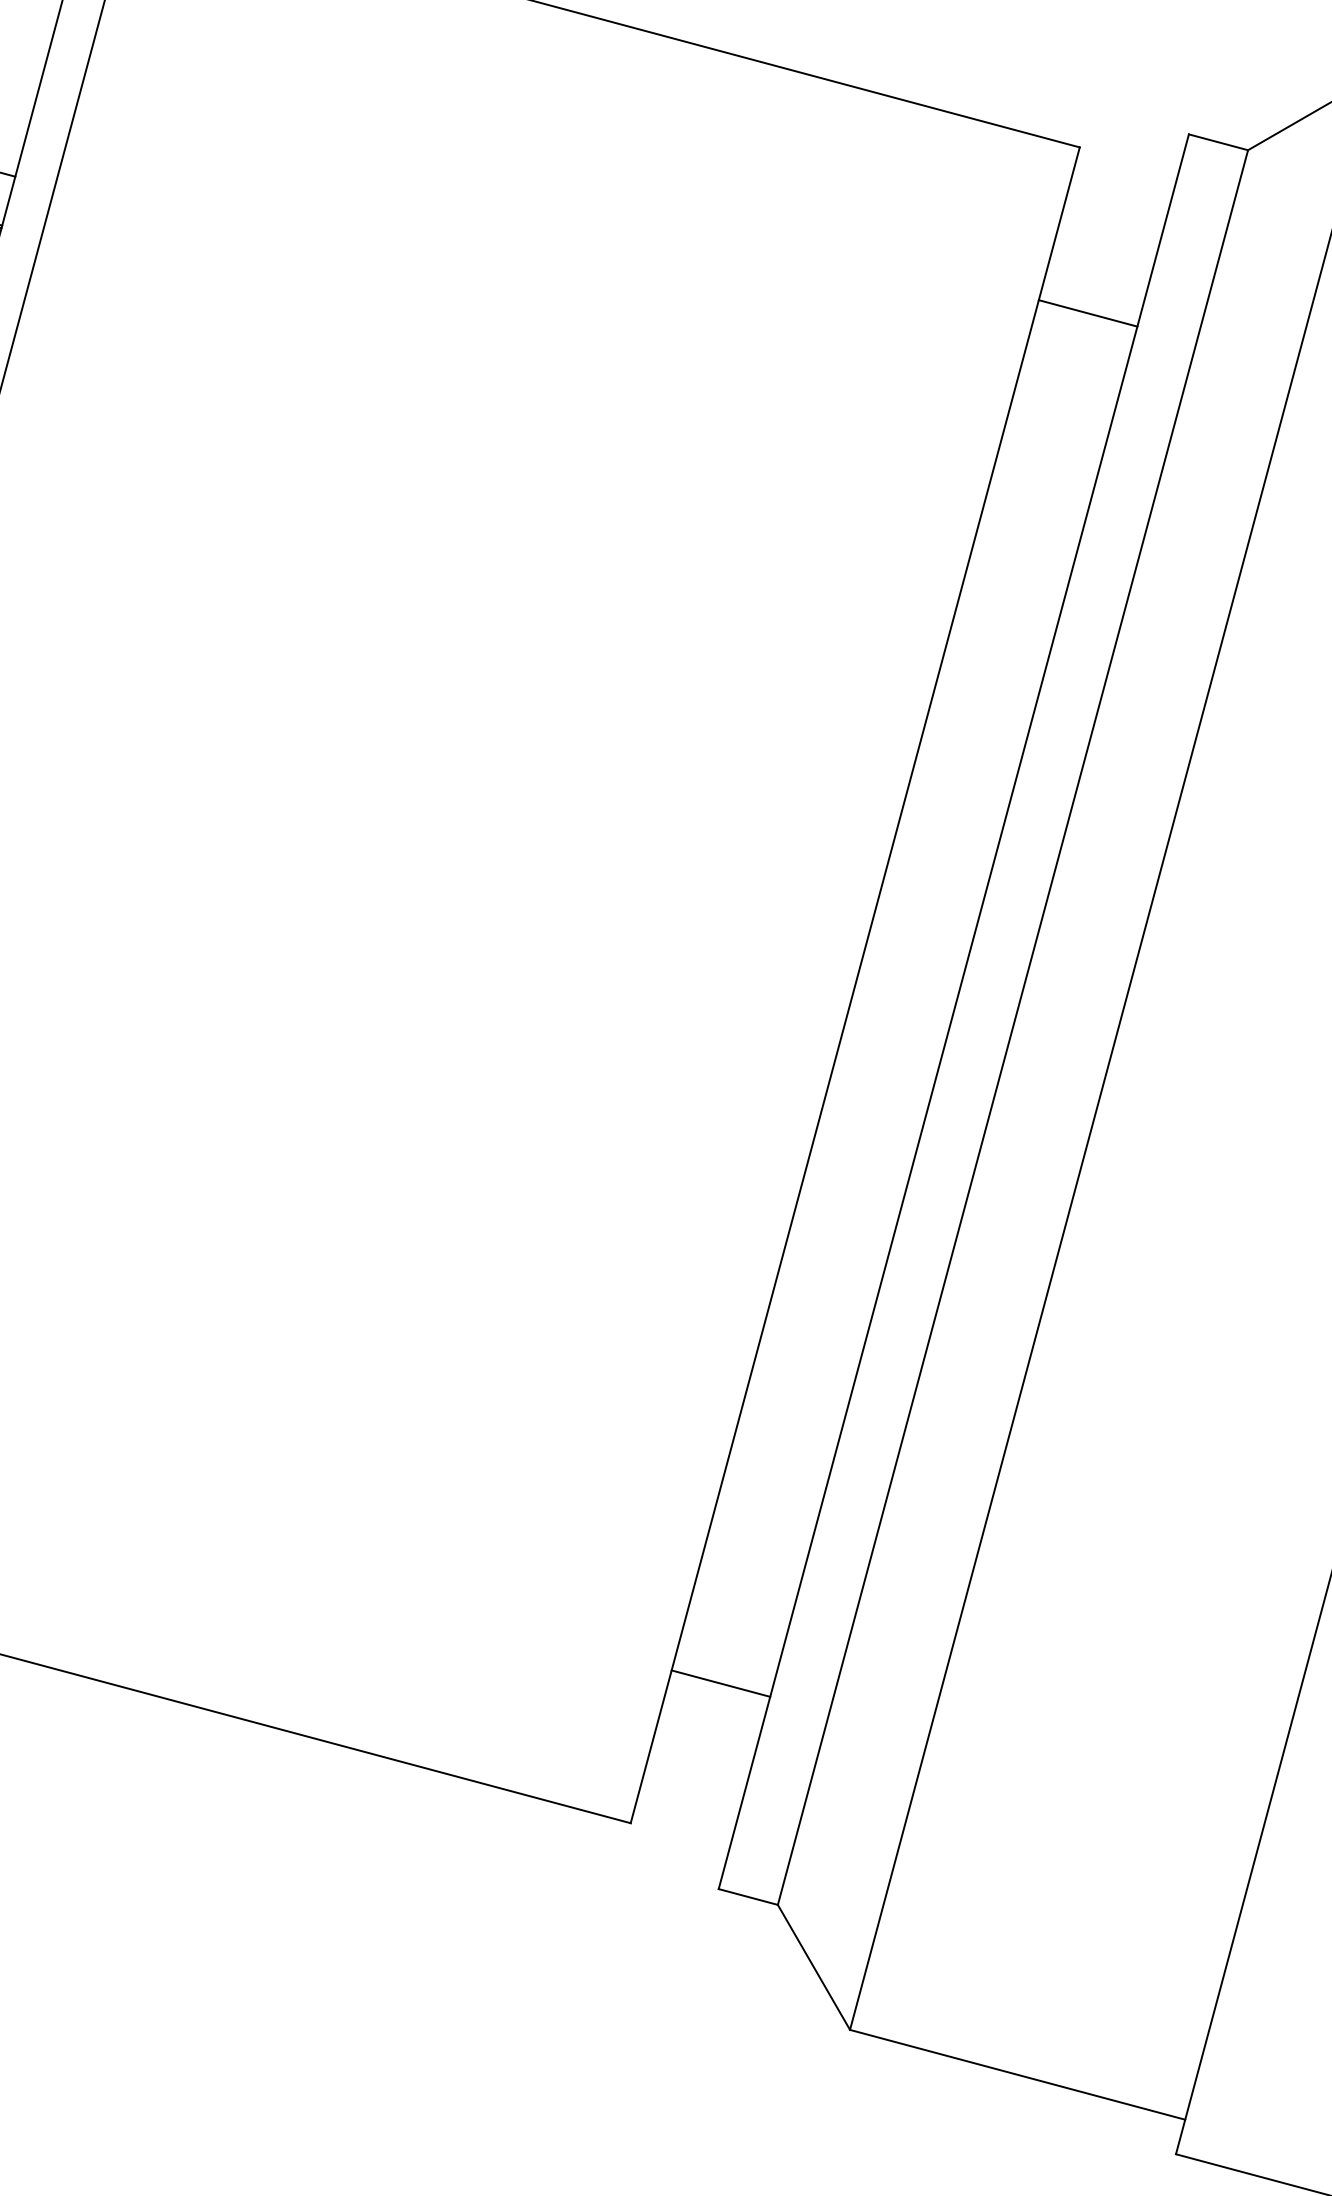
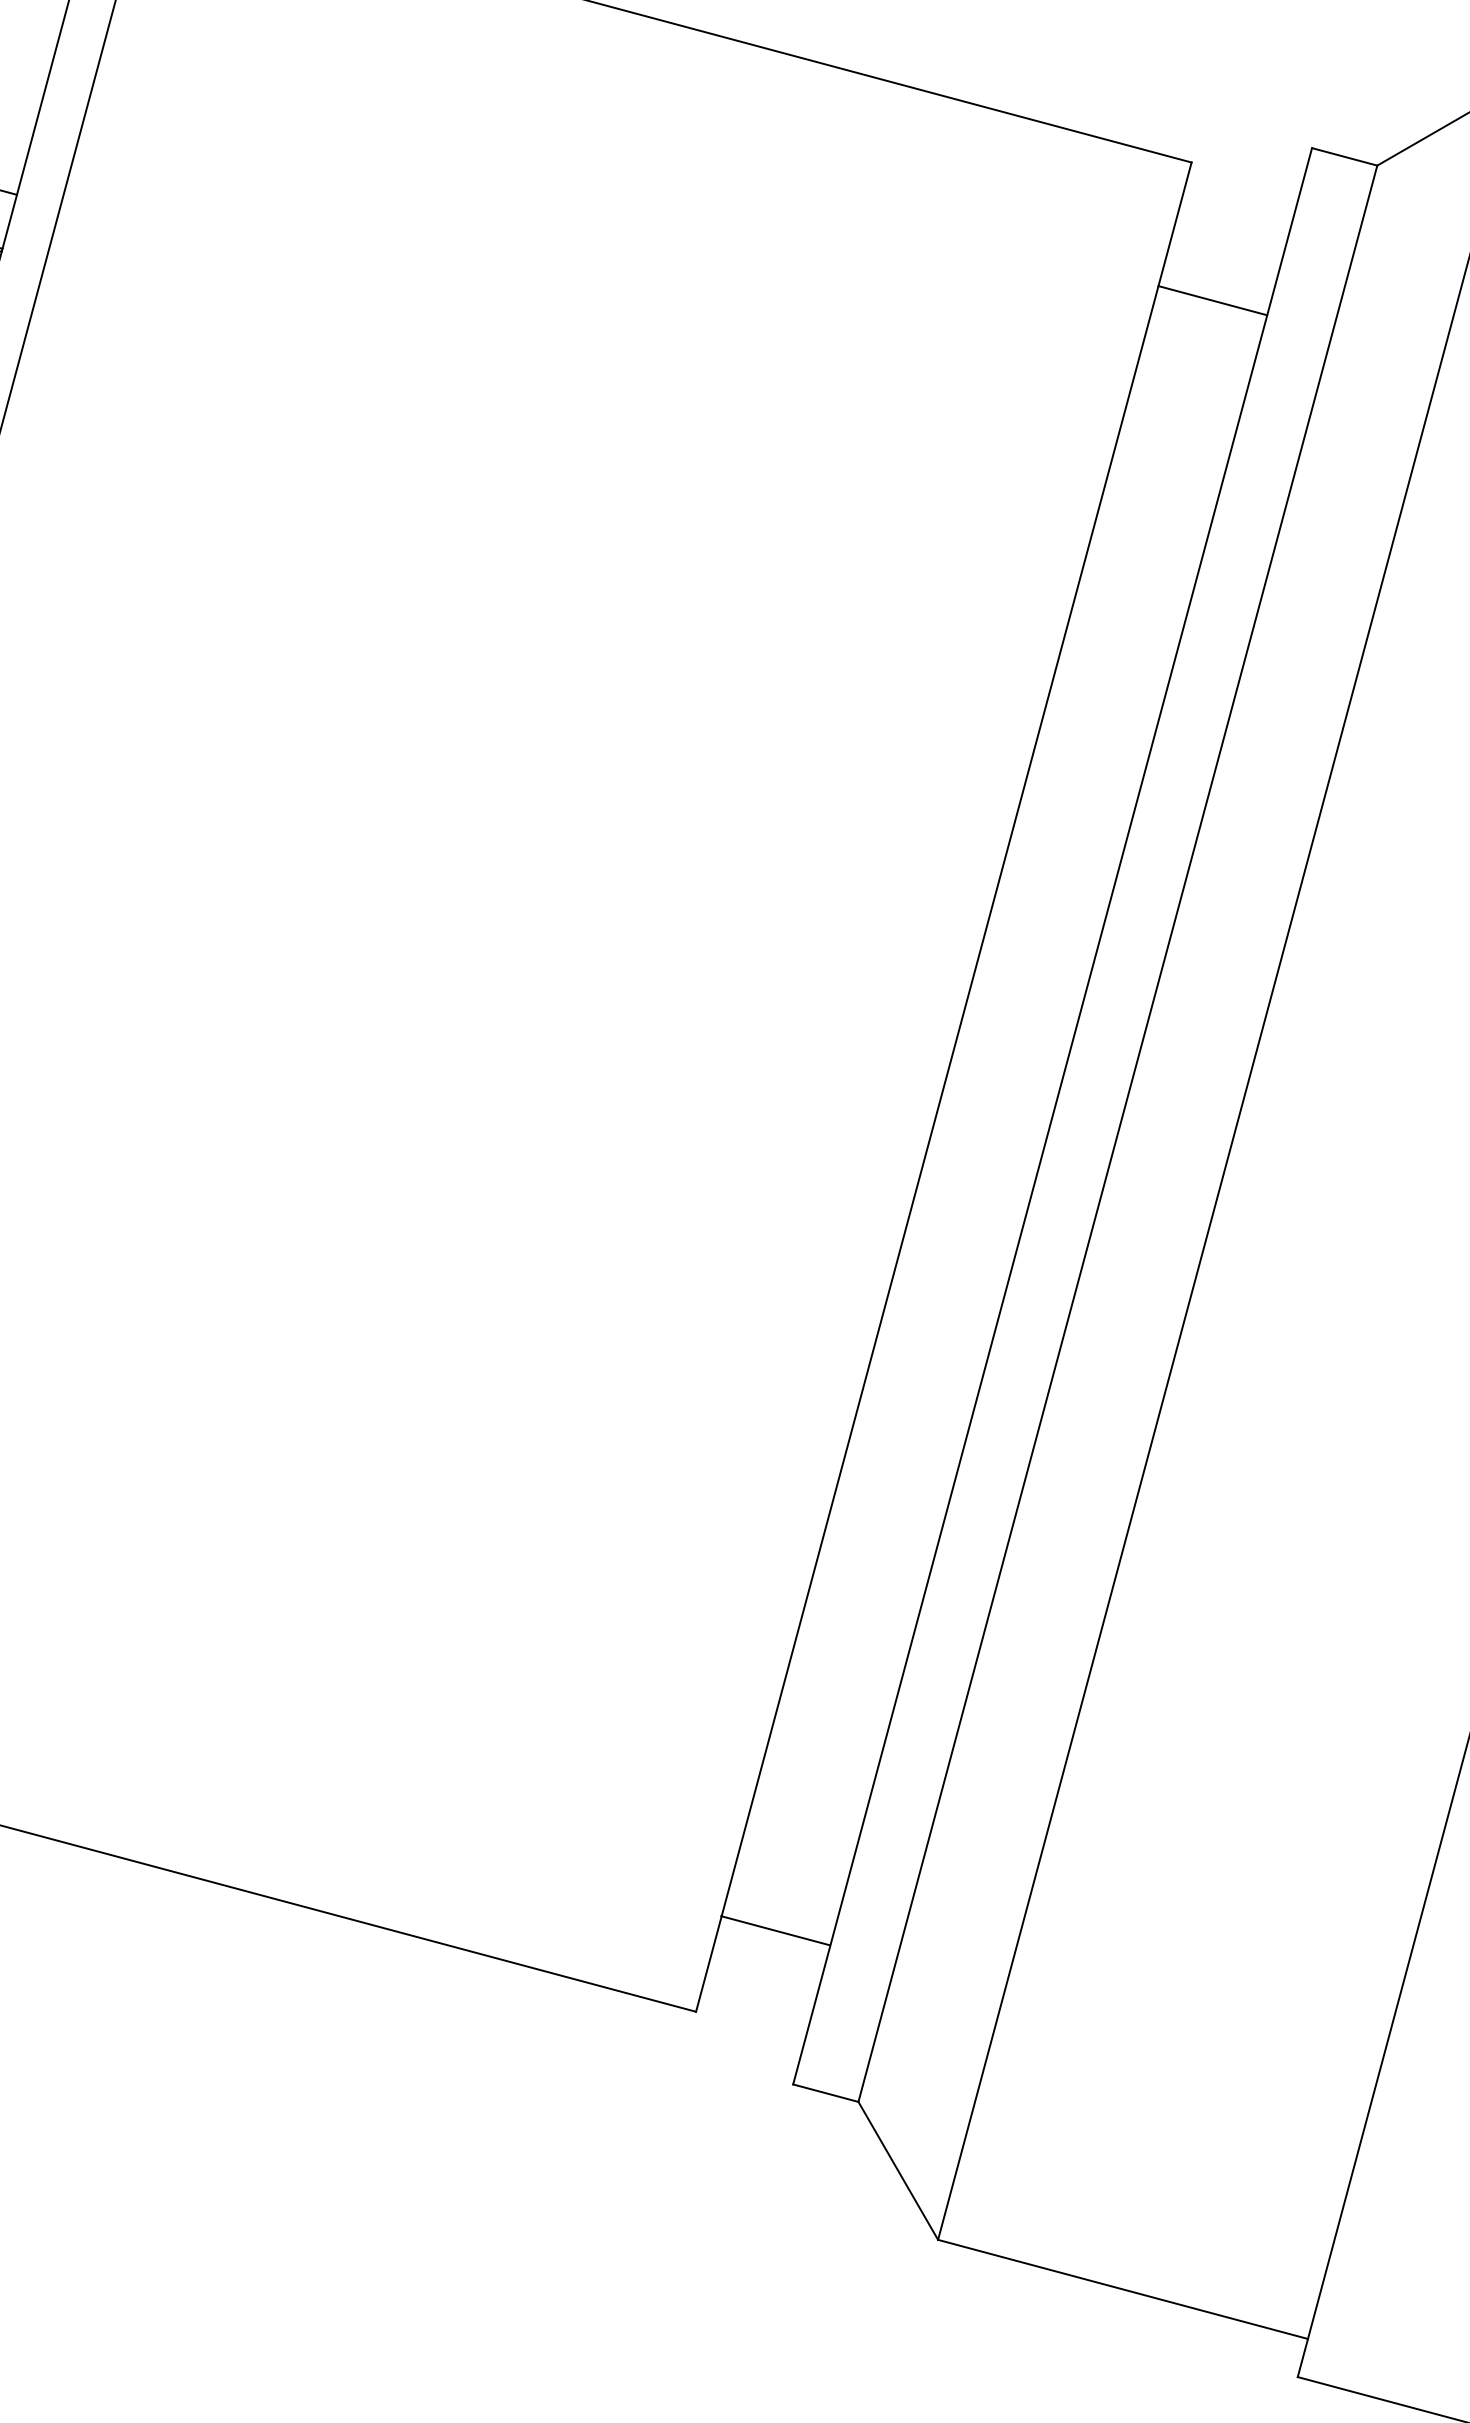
line: (1087, 313) -> (1212, 300), moved
line: (720, 1683) -> (775, 1930), moved

